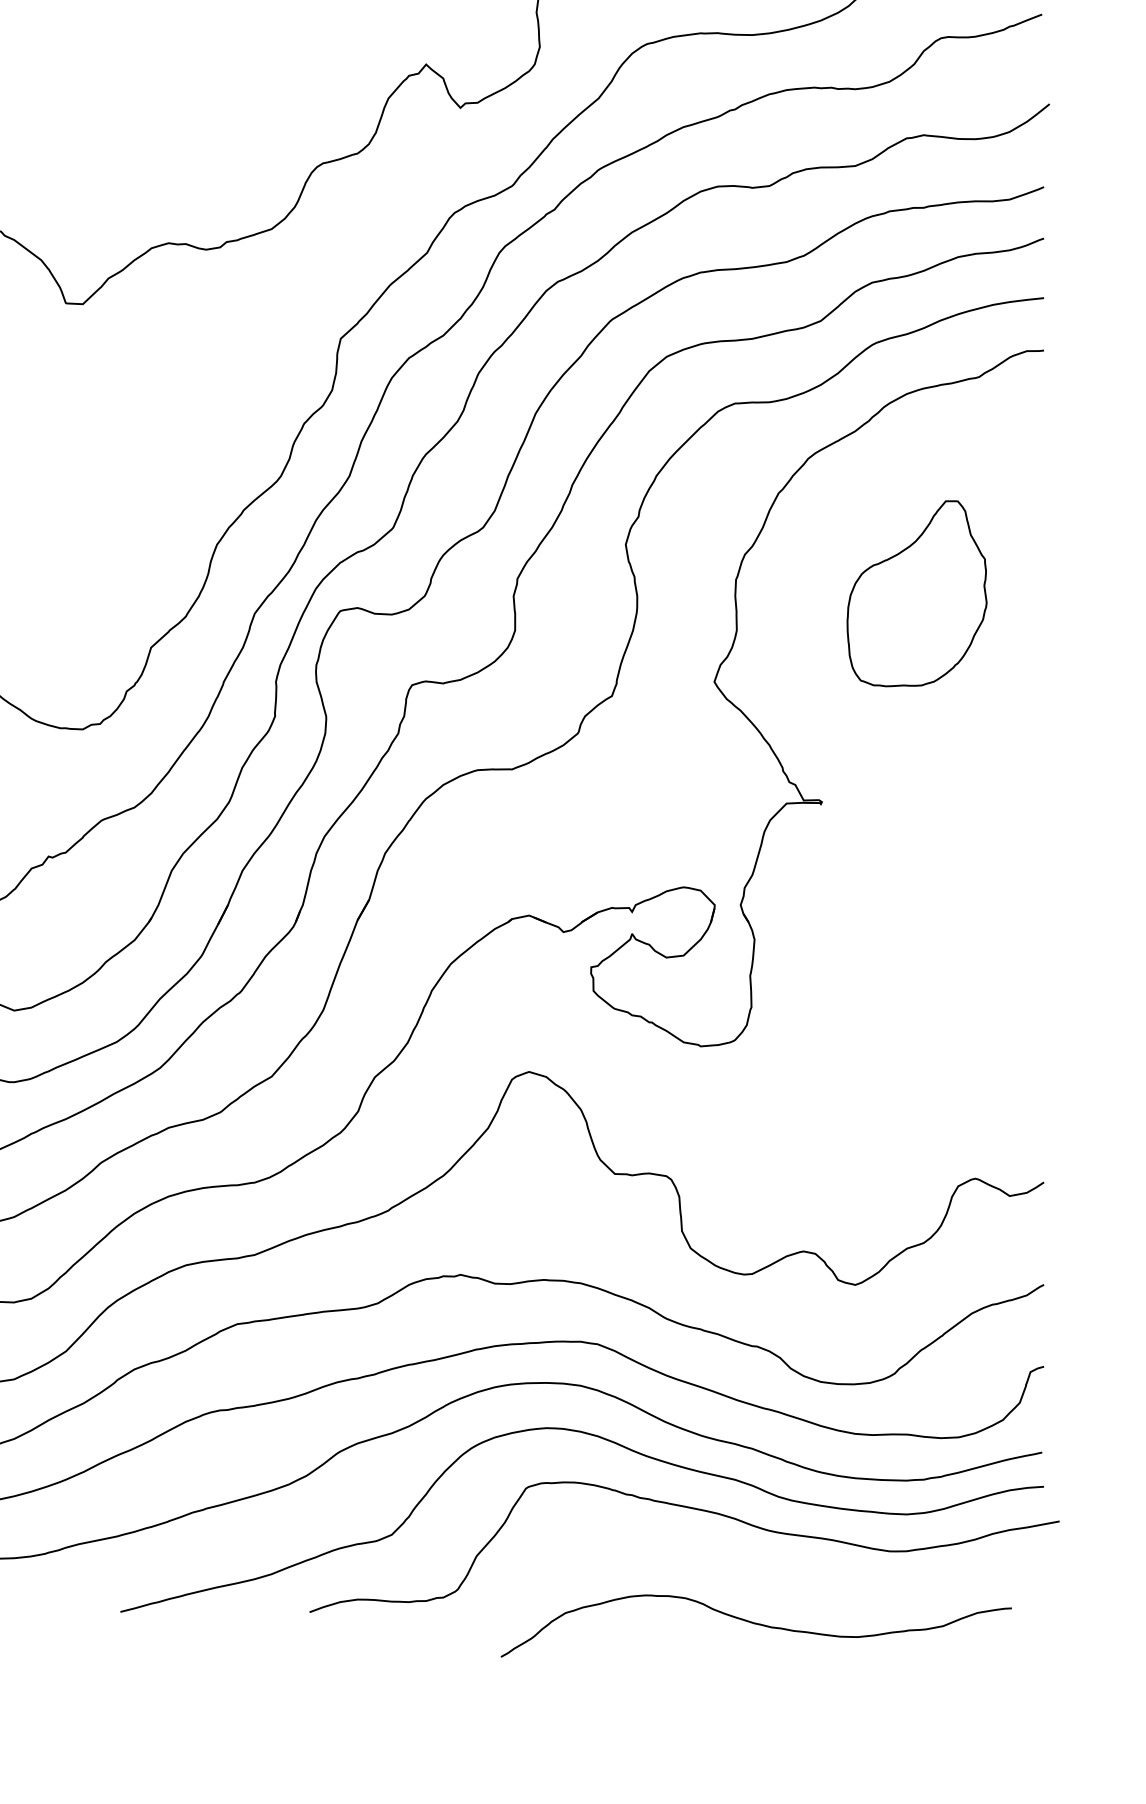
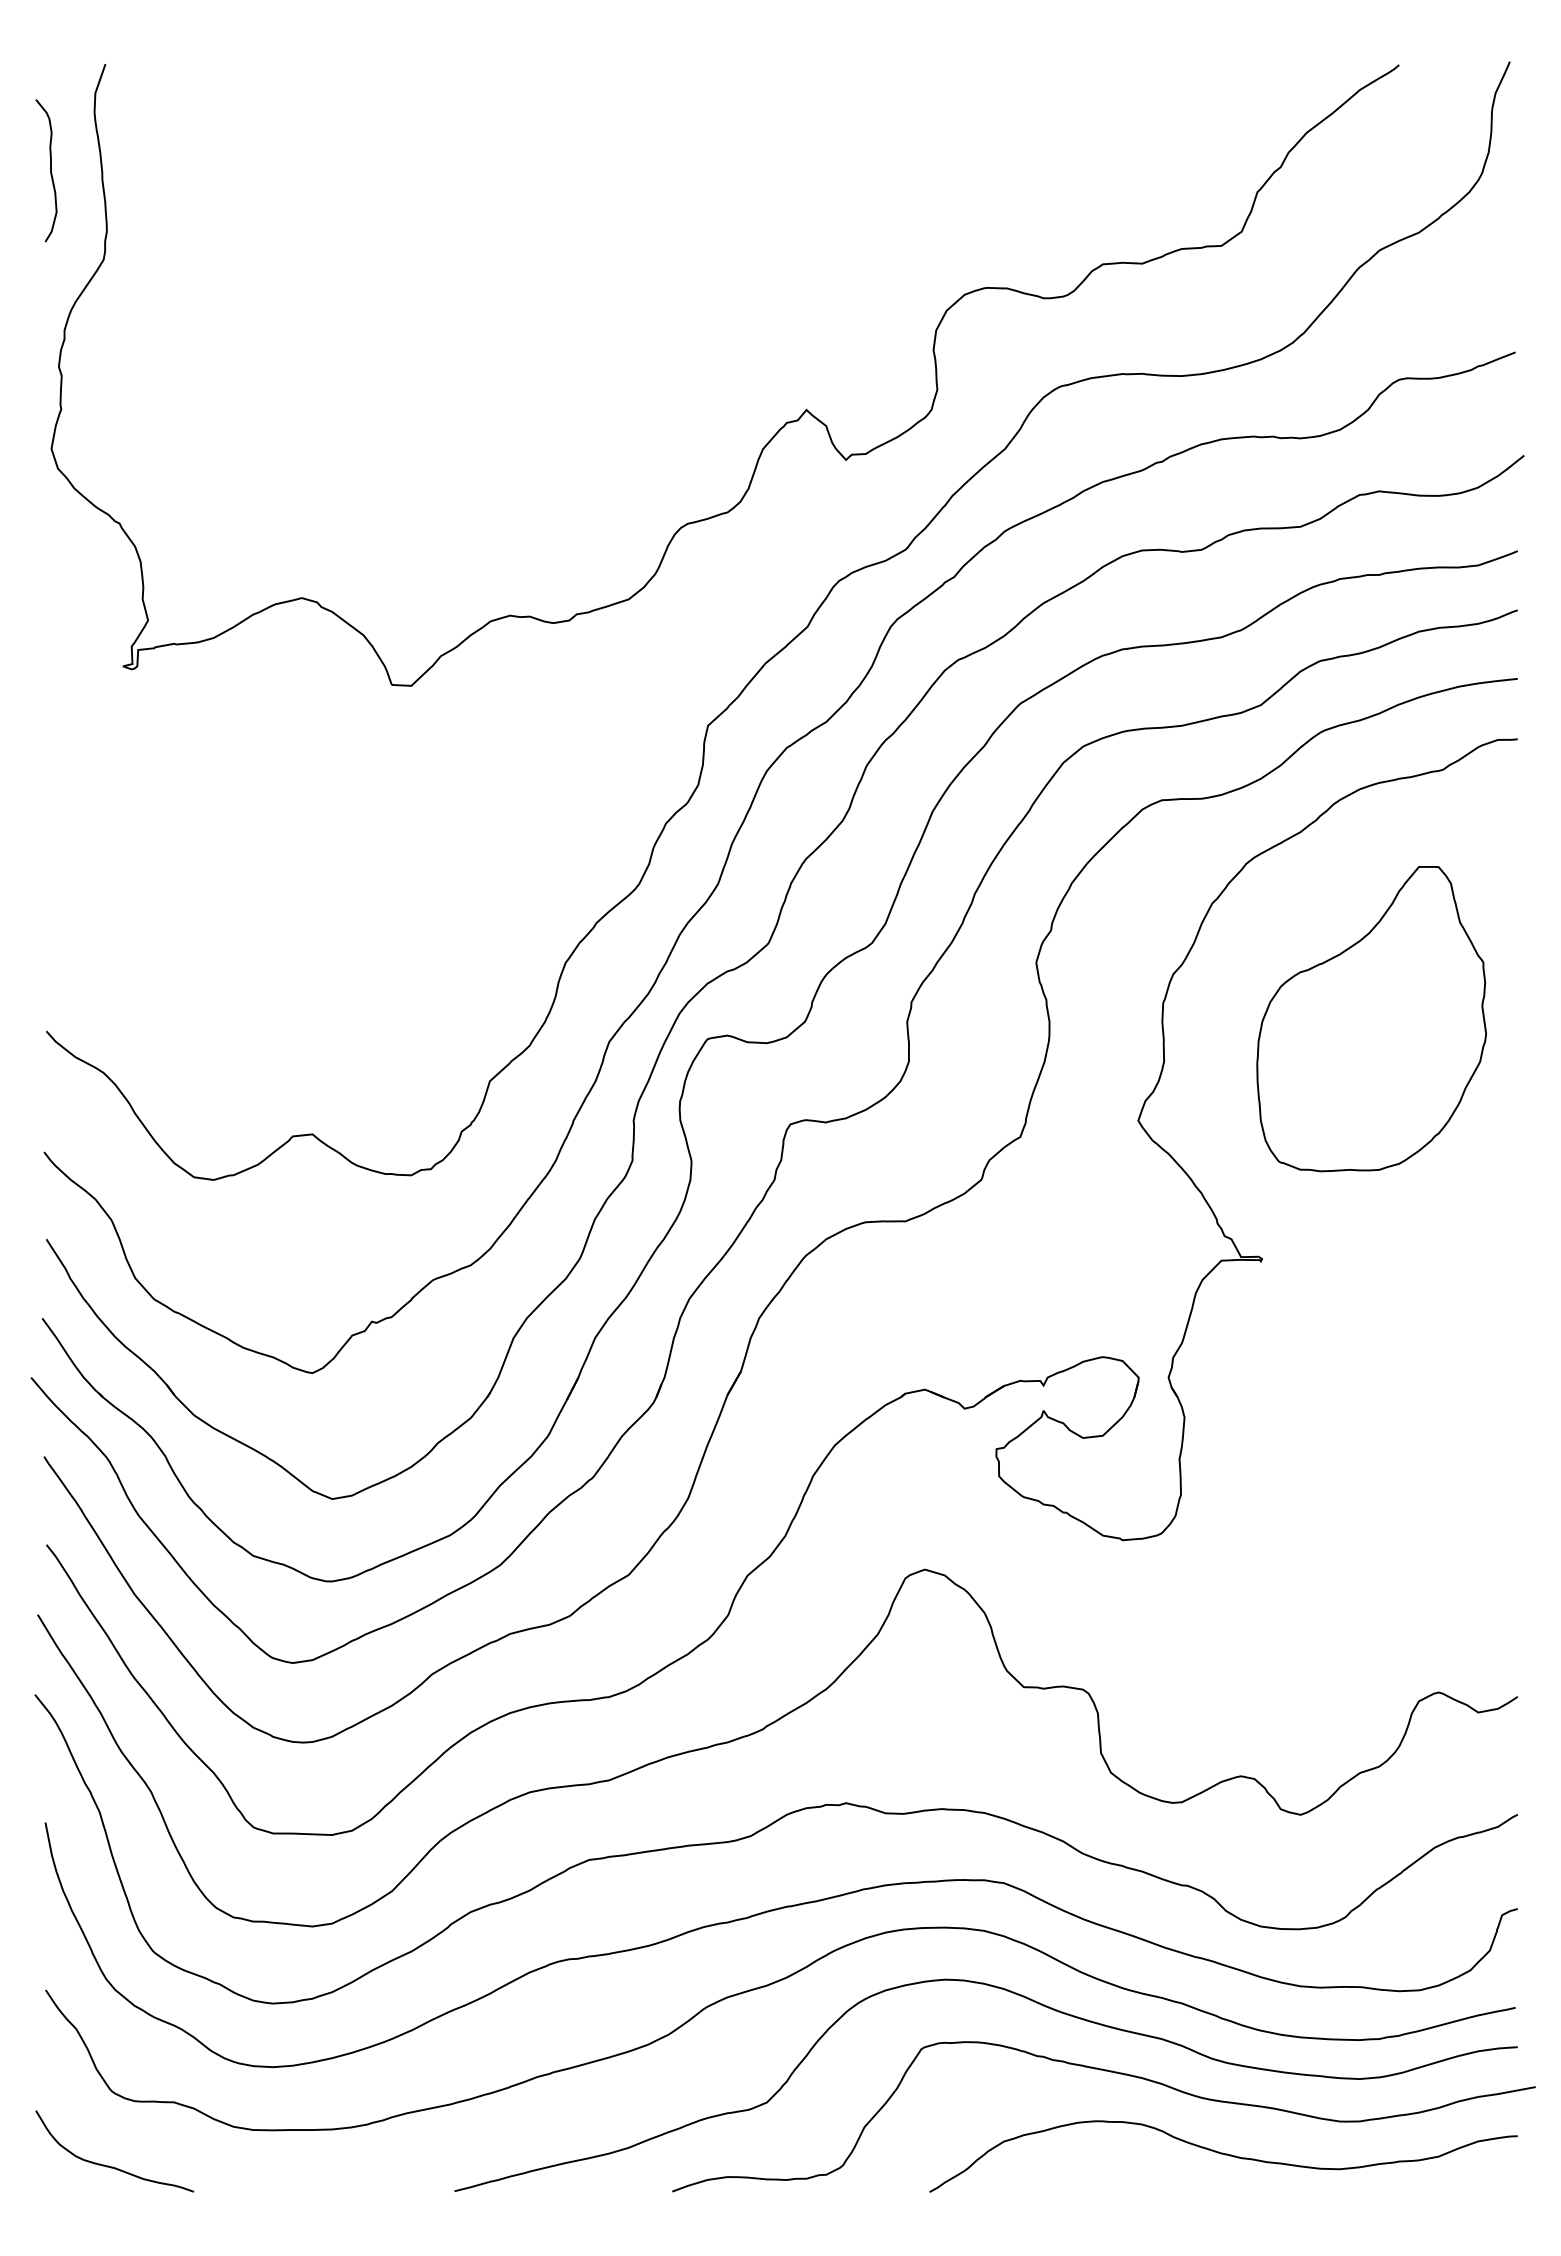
part: (916, 594) -> (1371, 1019), size x1.43
curve: (756, 1624) -> (1223, 2154), moved

